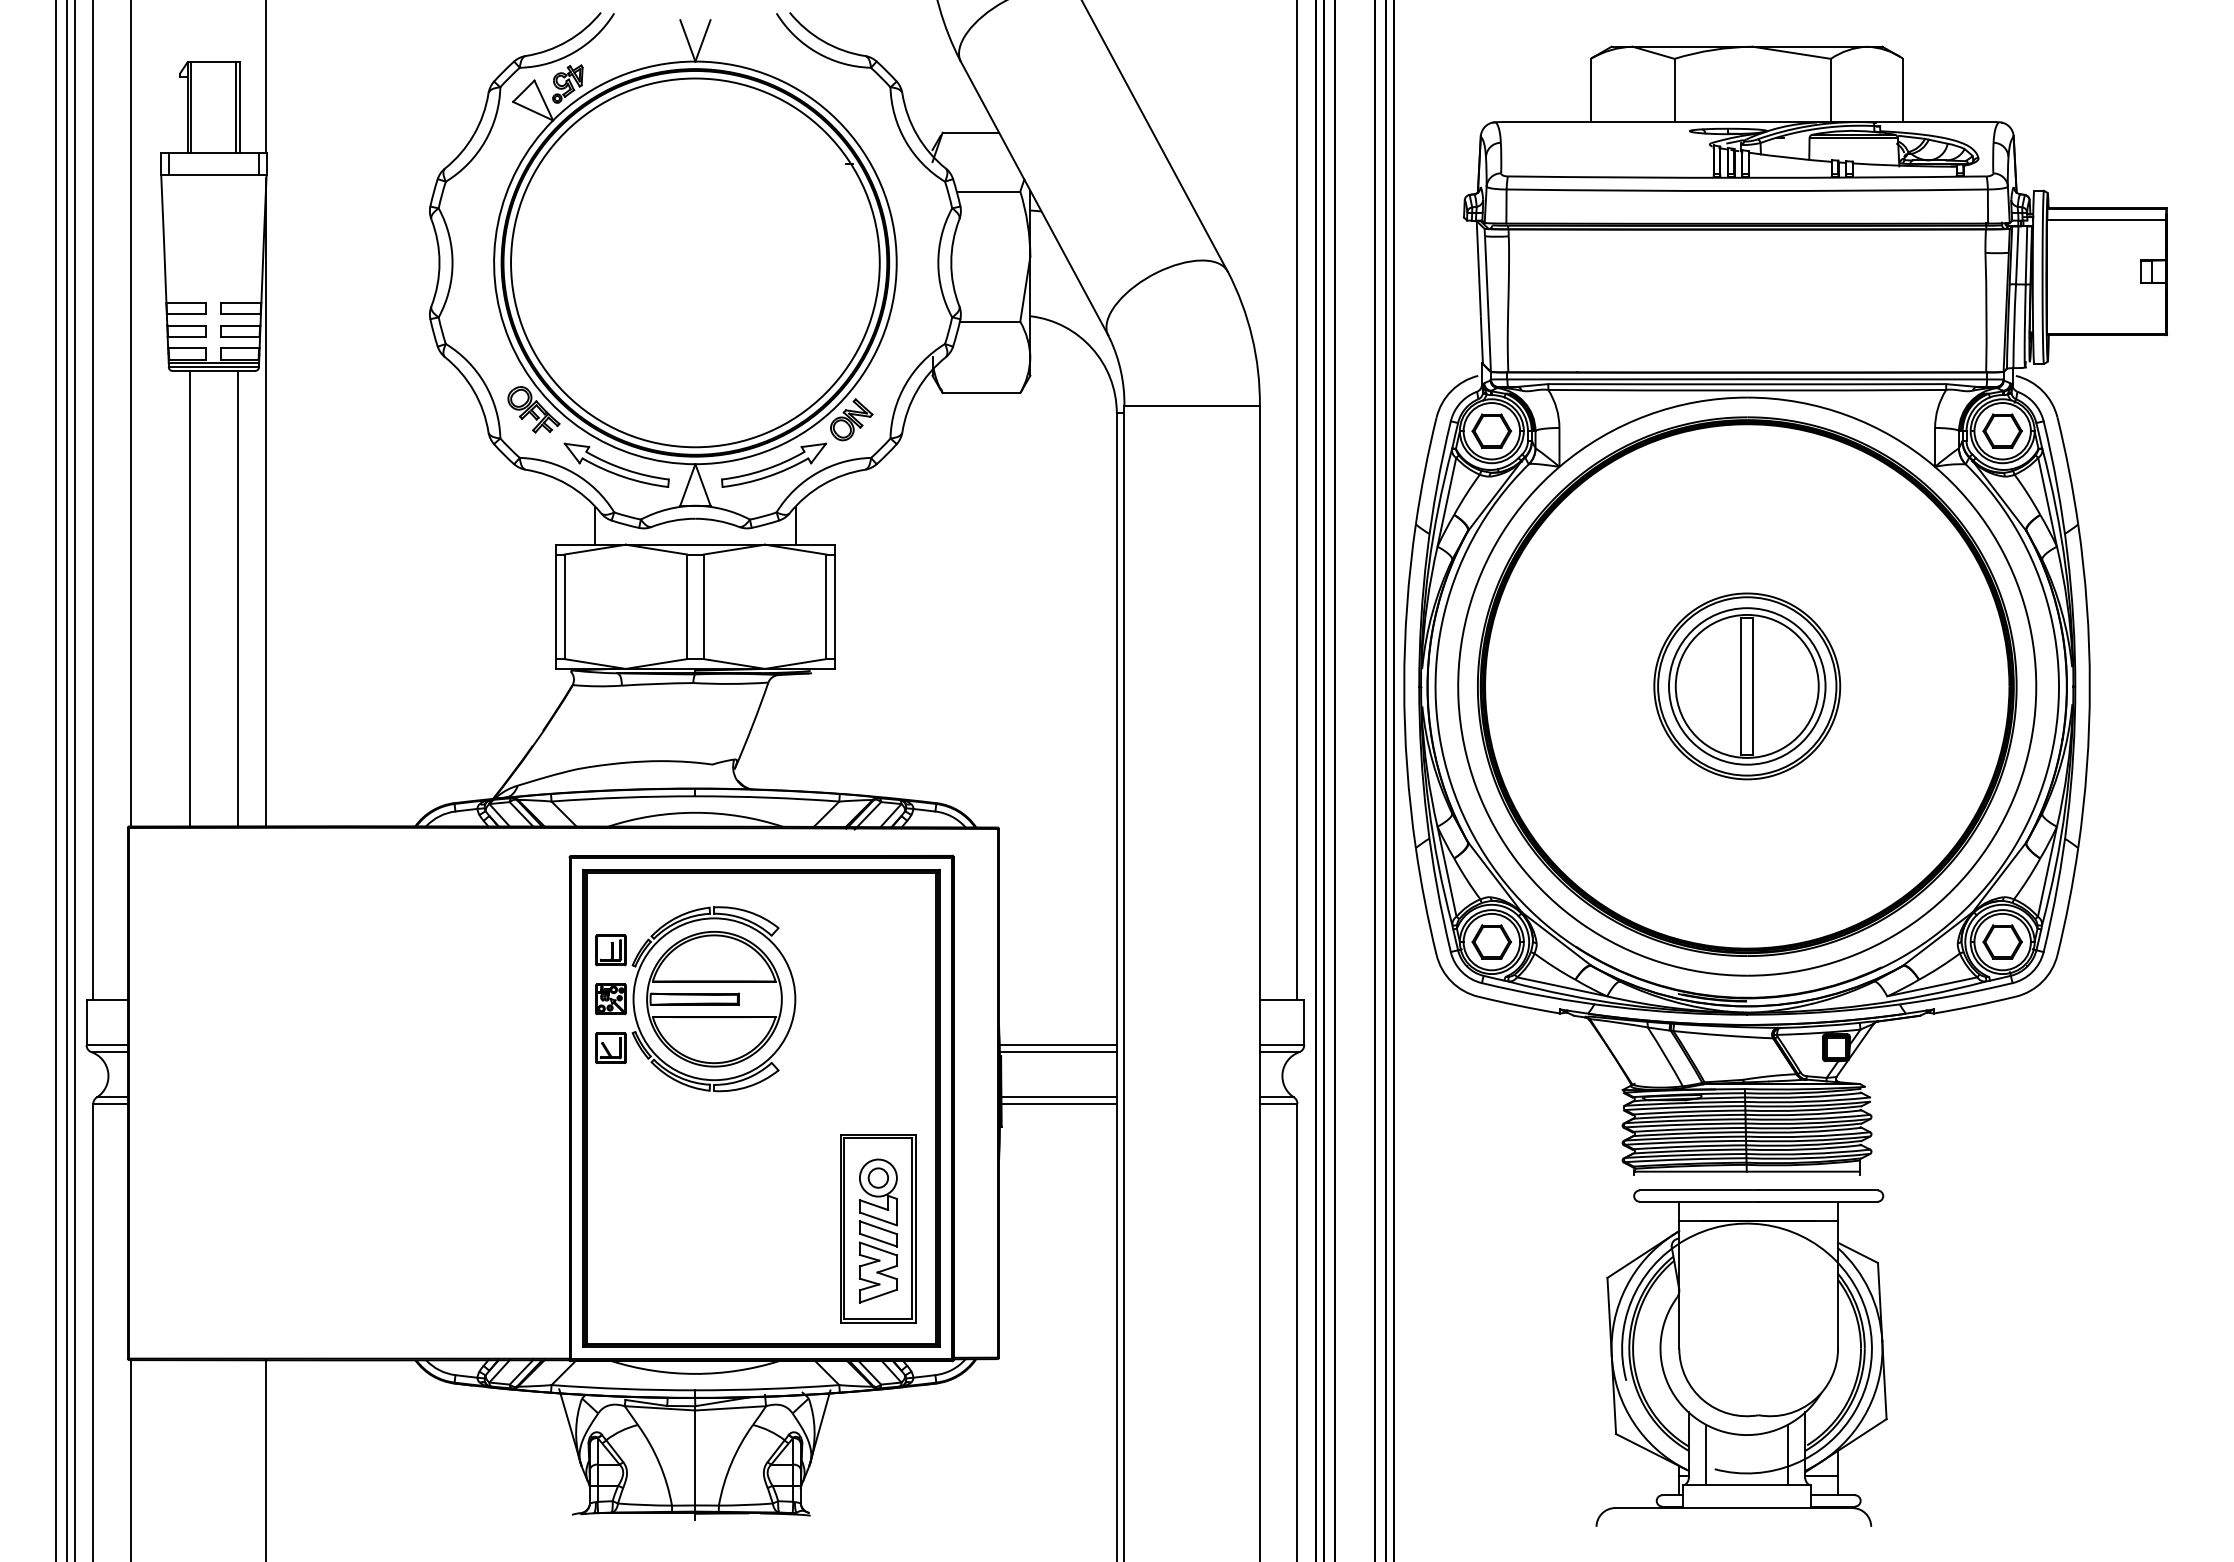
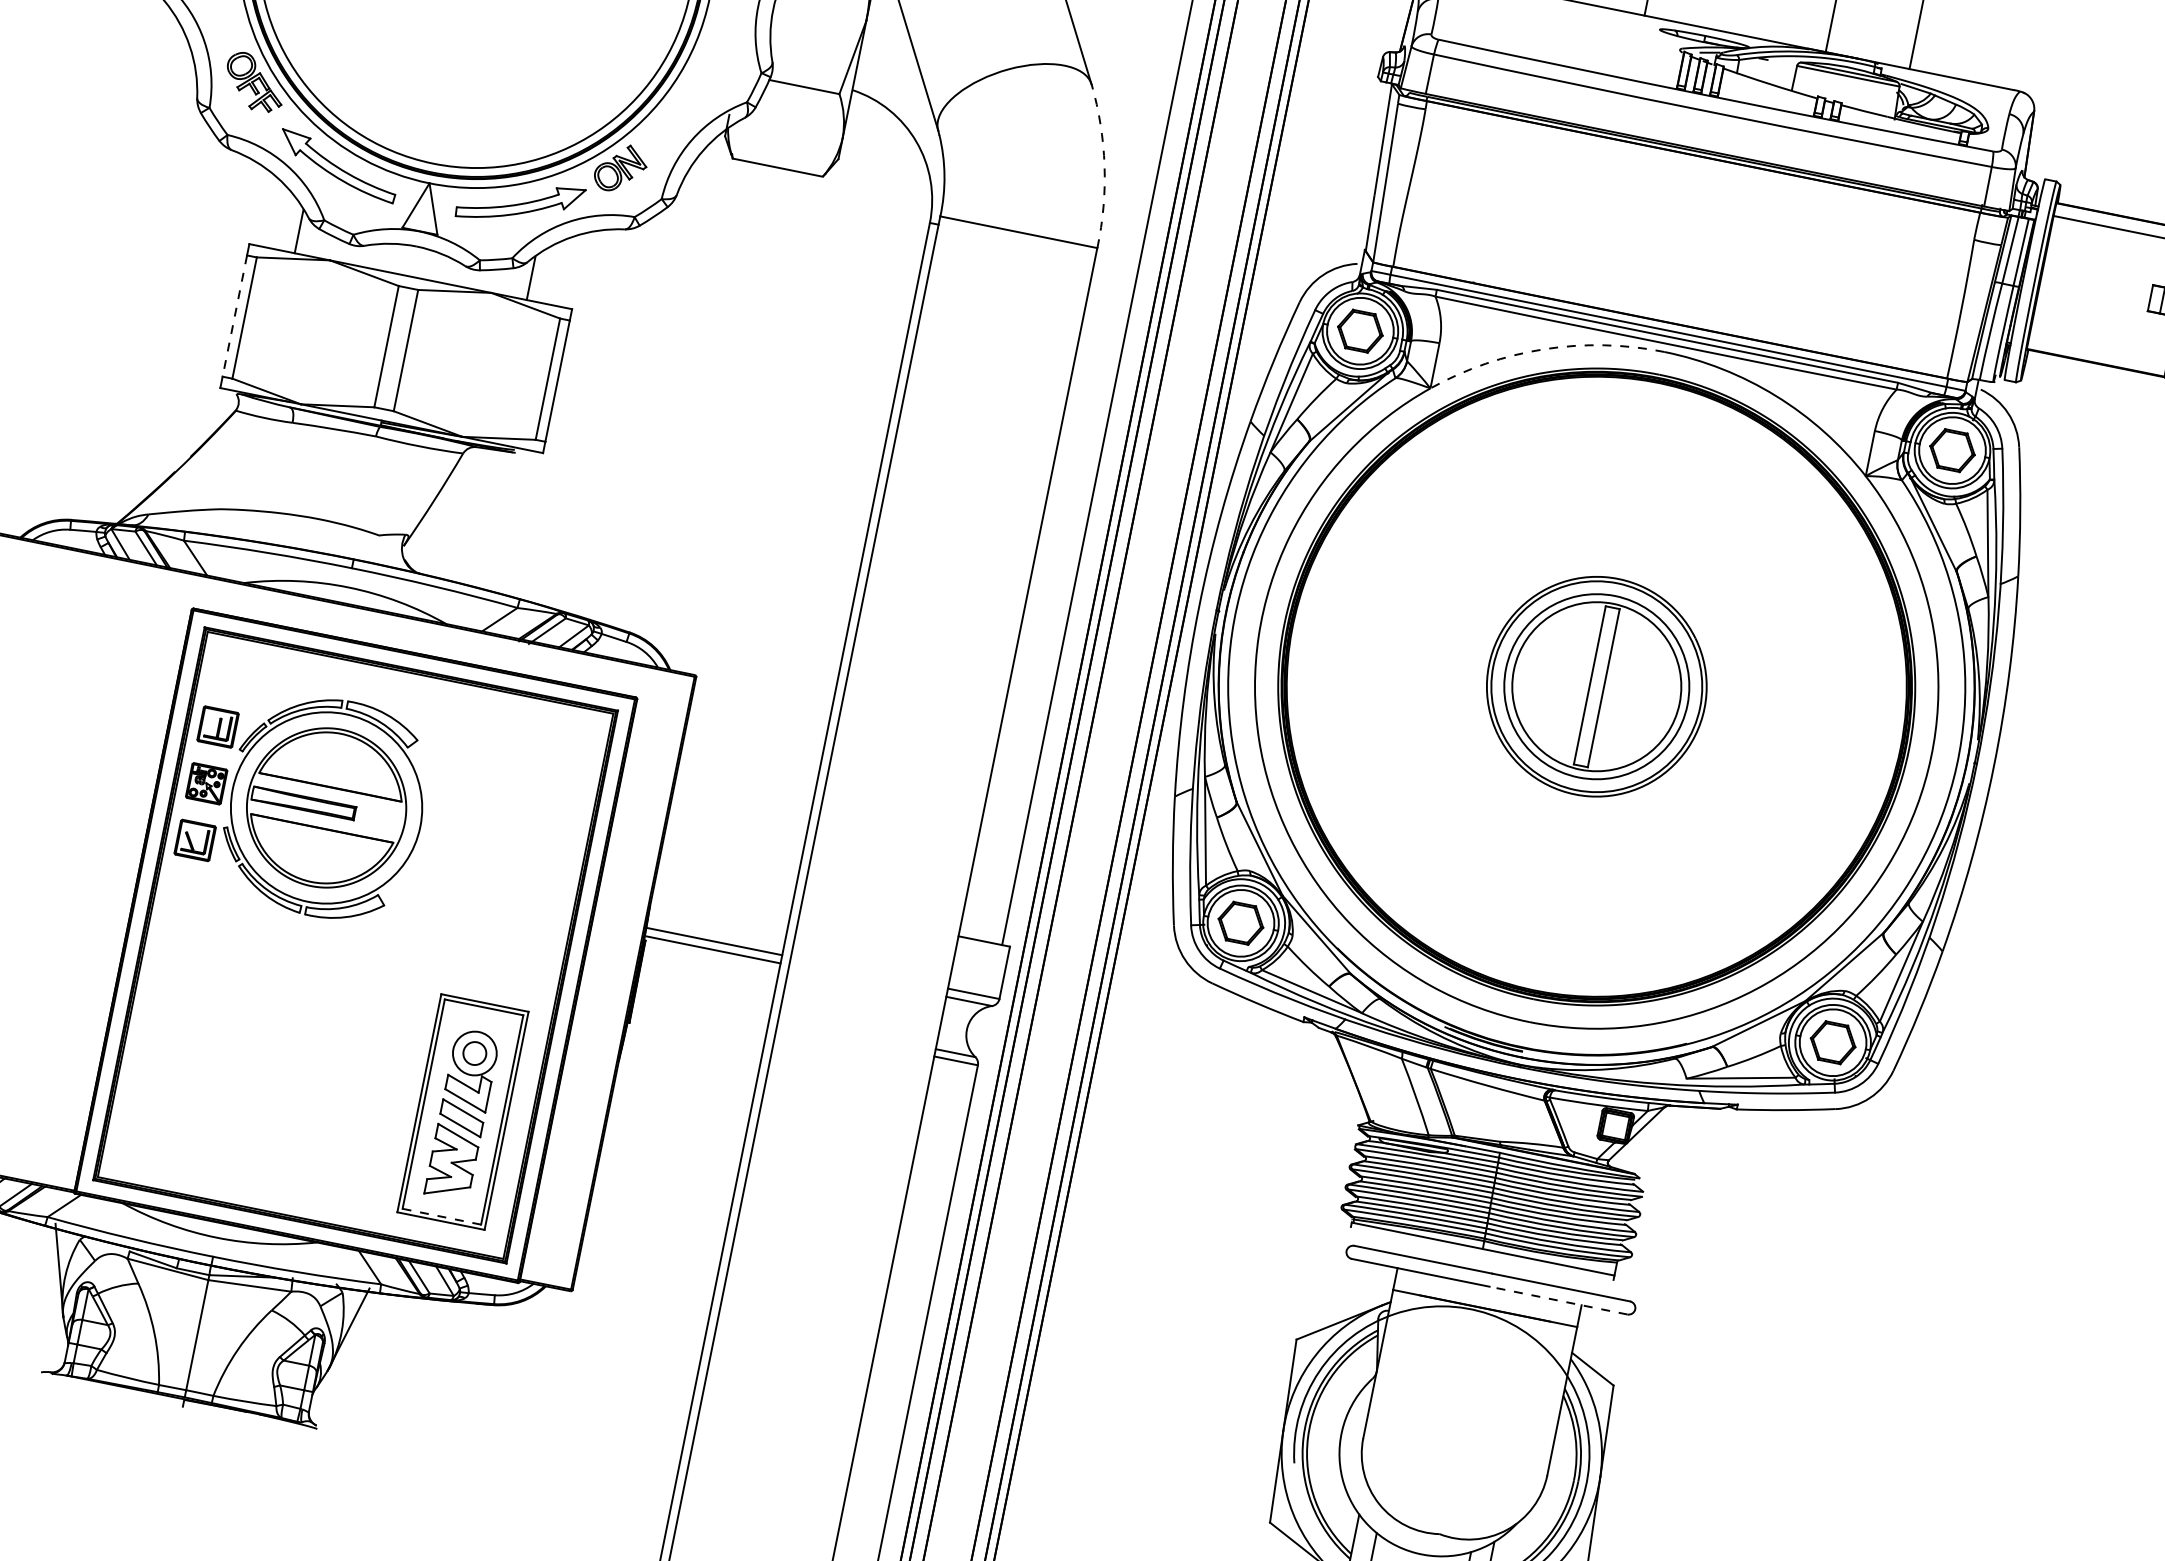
arc: (1252, 336) -> (1105, 165), solid -> dashed
arc: (1647, 415) -> (1544, 349), solid -> dashed
line: (556, 607) -> (235, 316), solid -> dashed
line: (1058, 1097) -> (702, 1002), removed
line: (1058, 1103) -> (701, 1009), removed
line: (1817, 1201) -> (1557, 1300), solid -> dashed
line: (878, 1318) -> (442, 1216), solid -> dashed

